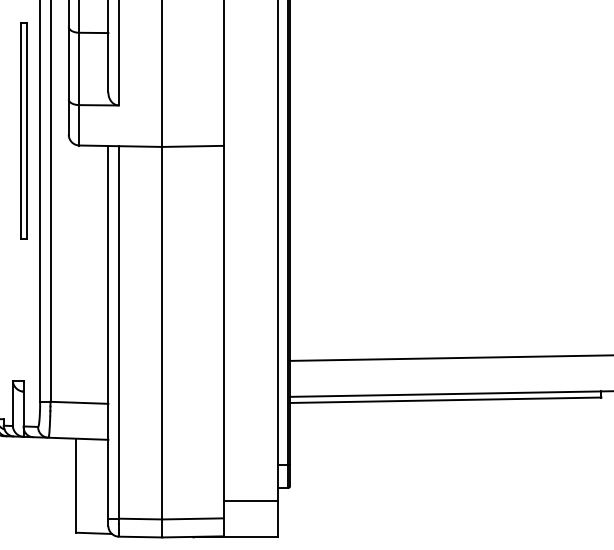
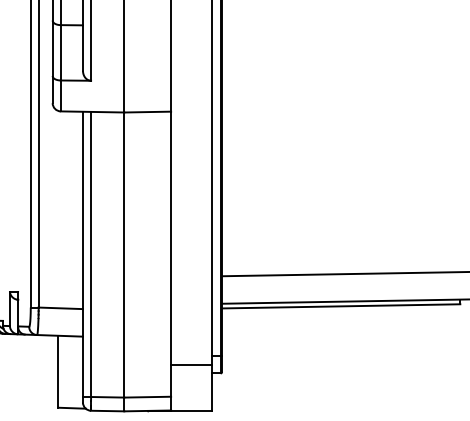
part: (23, 130) -> (18, 99), removed
line: (250, 501) -> (191, 364), moved

